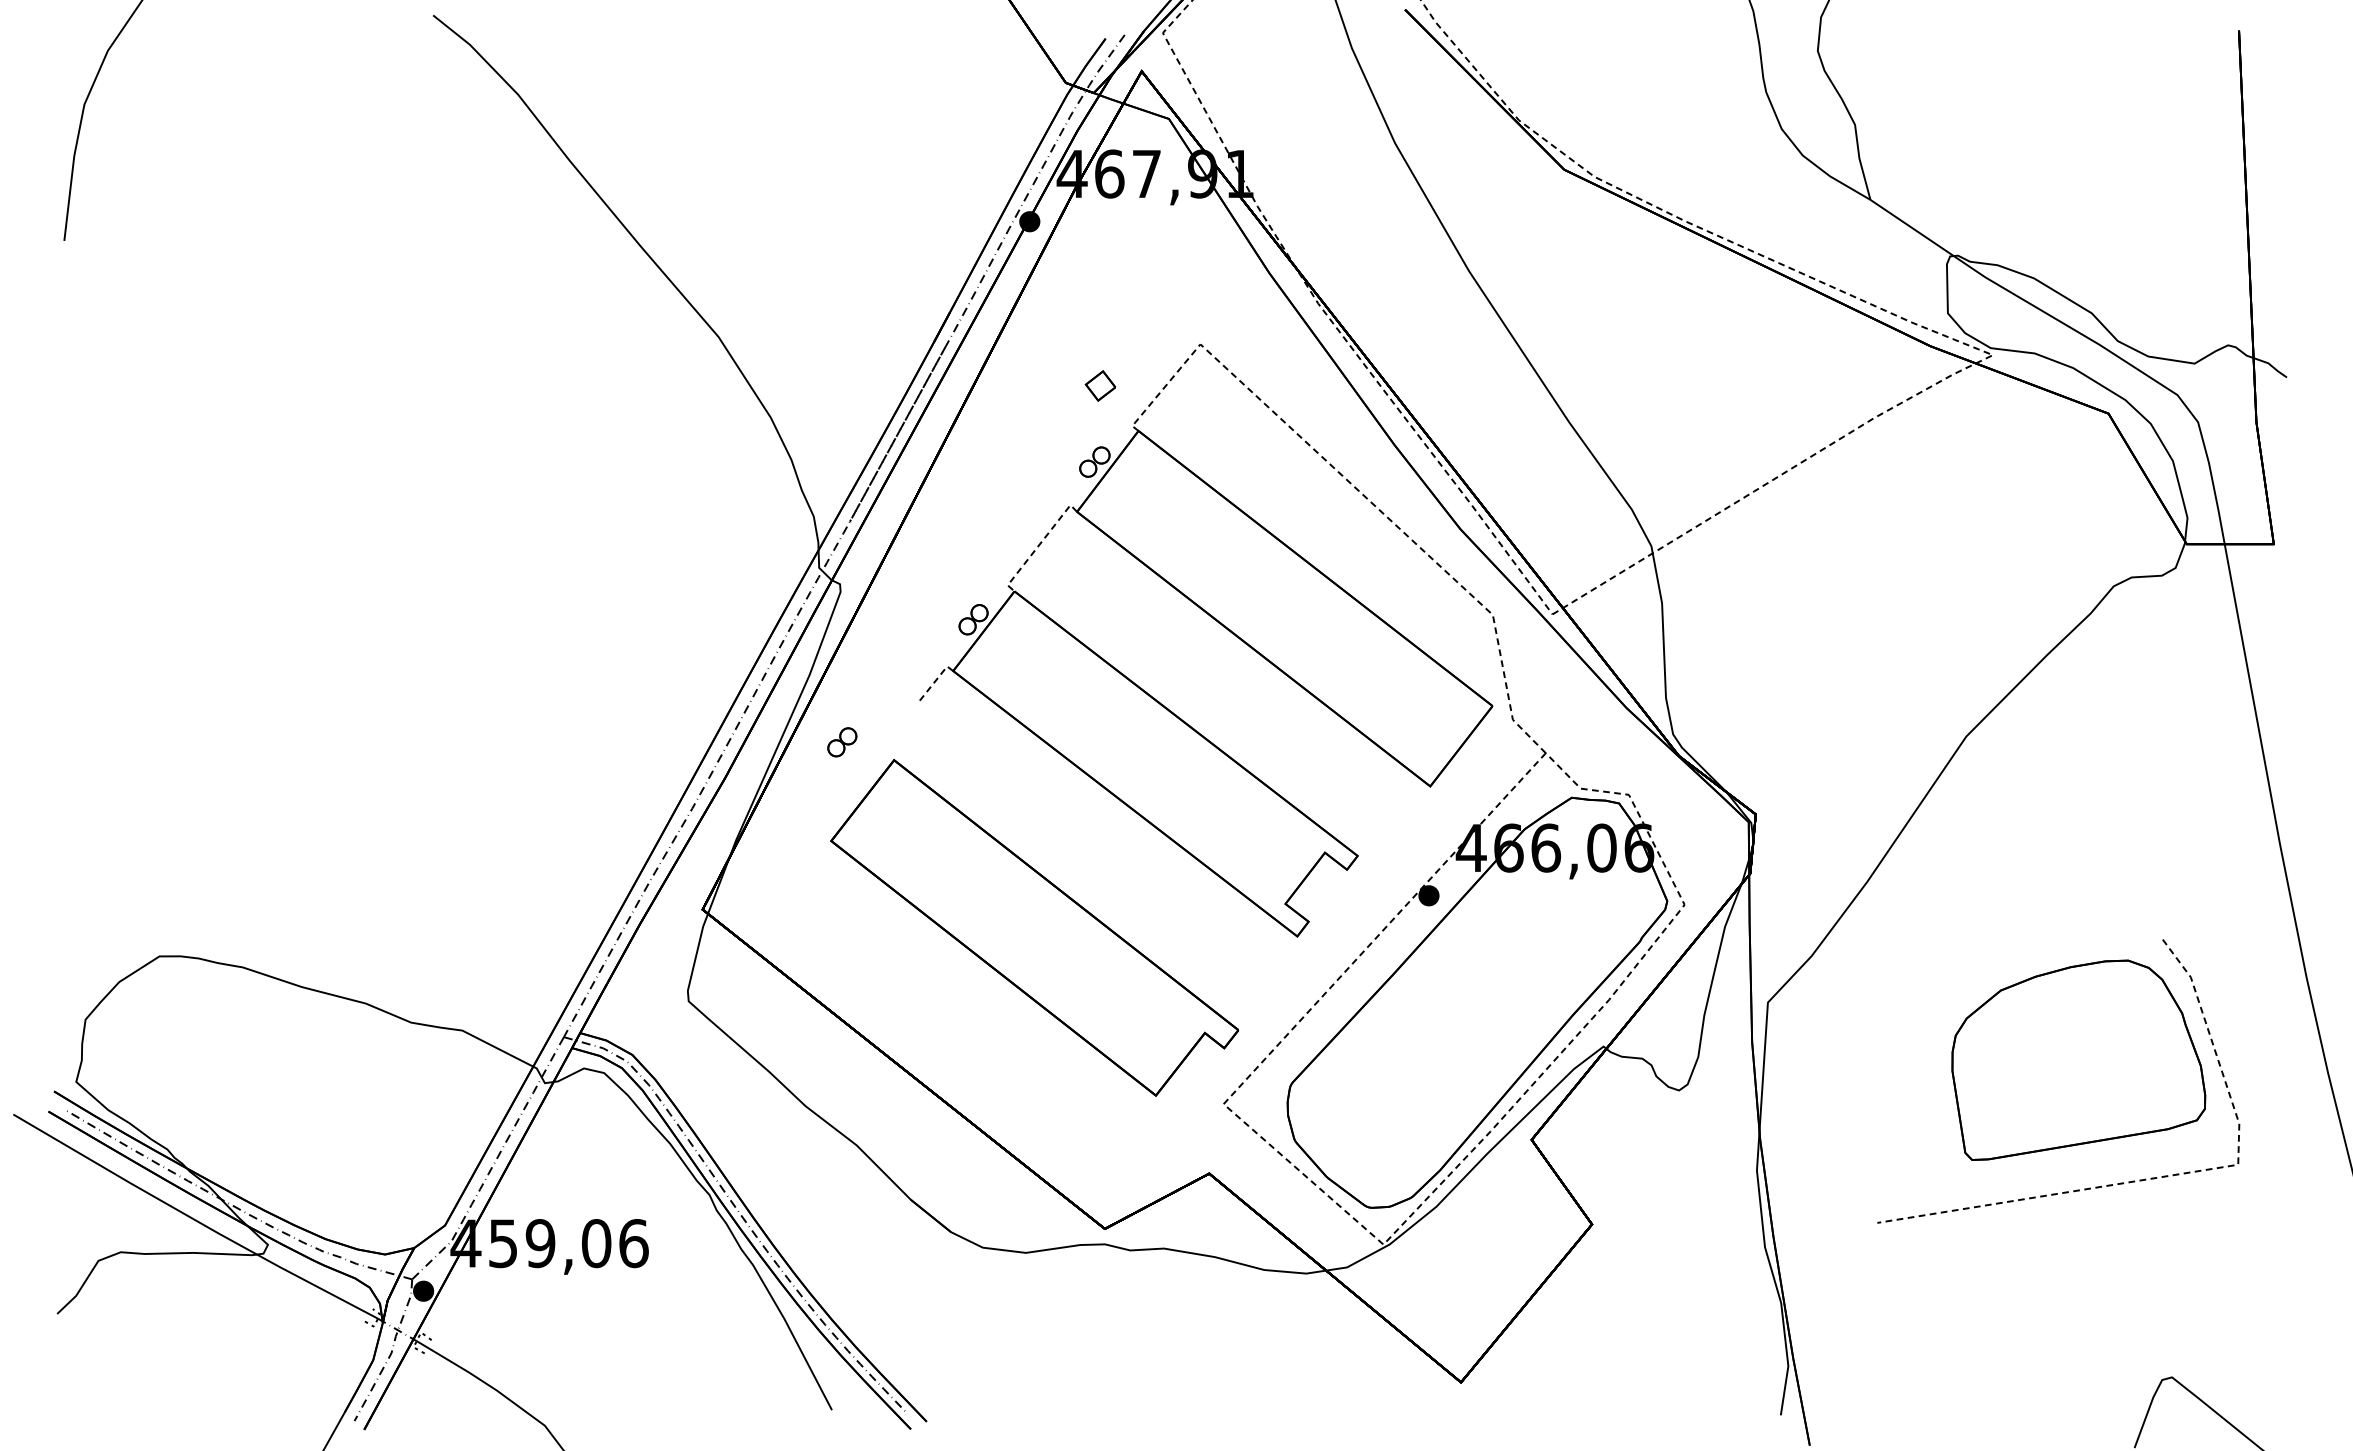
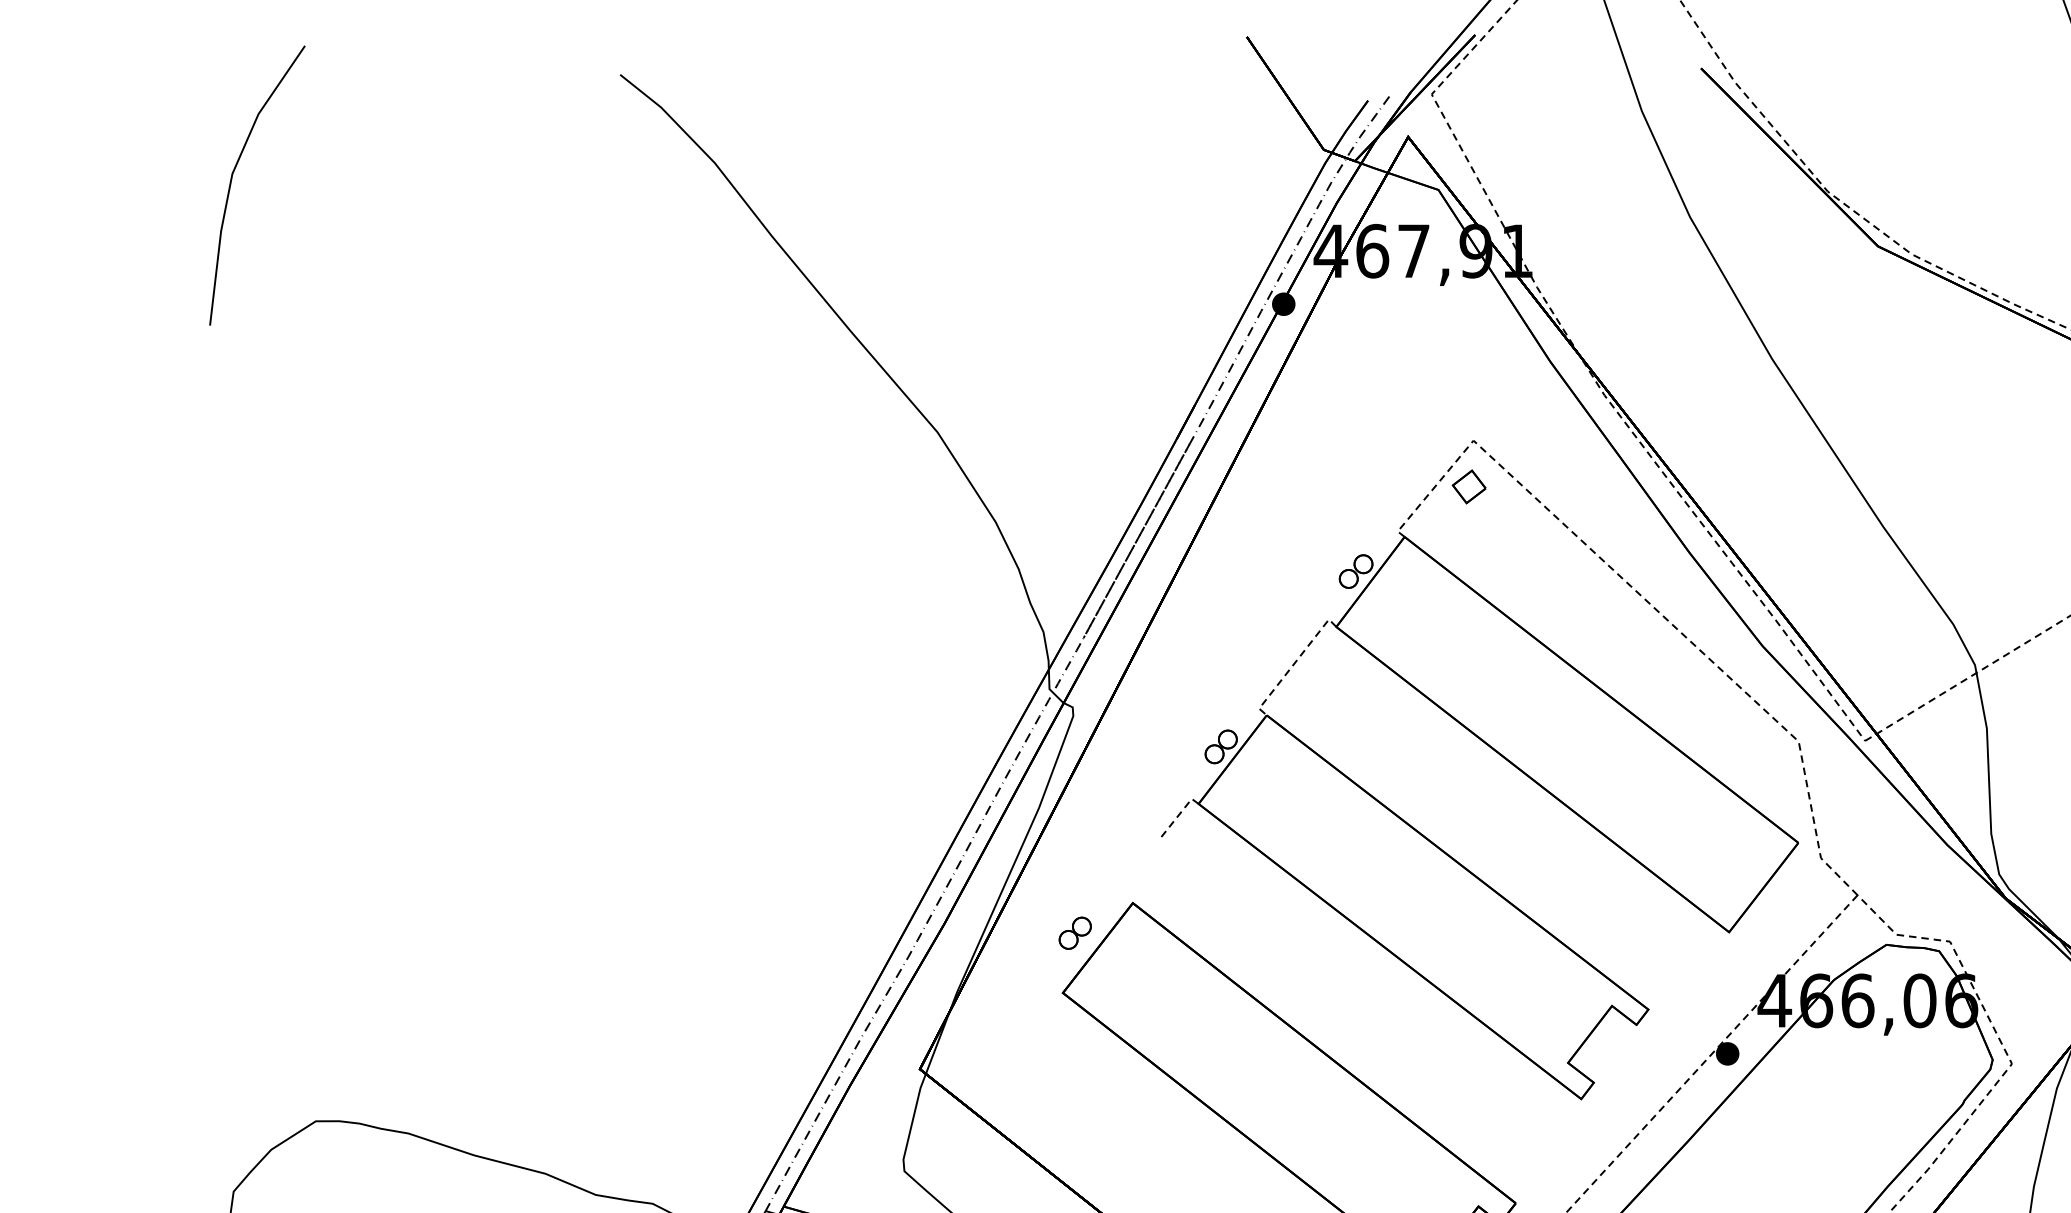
part: (1100, 385) -> (1469, 486), moved
part: (842, 742) -> (1075, 933), moved

